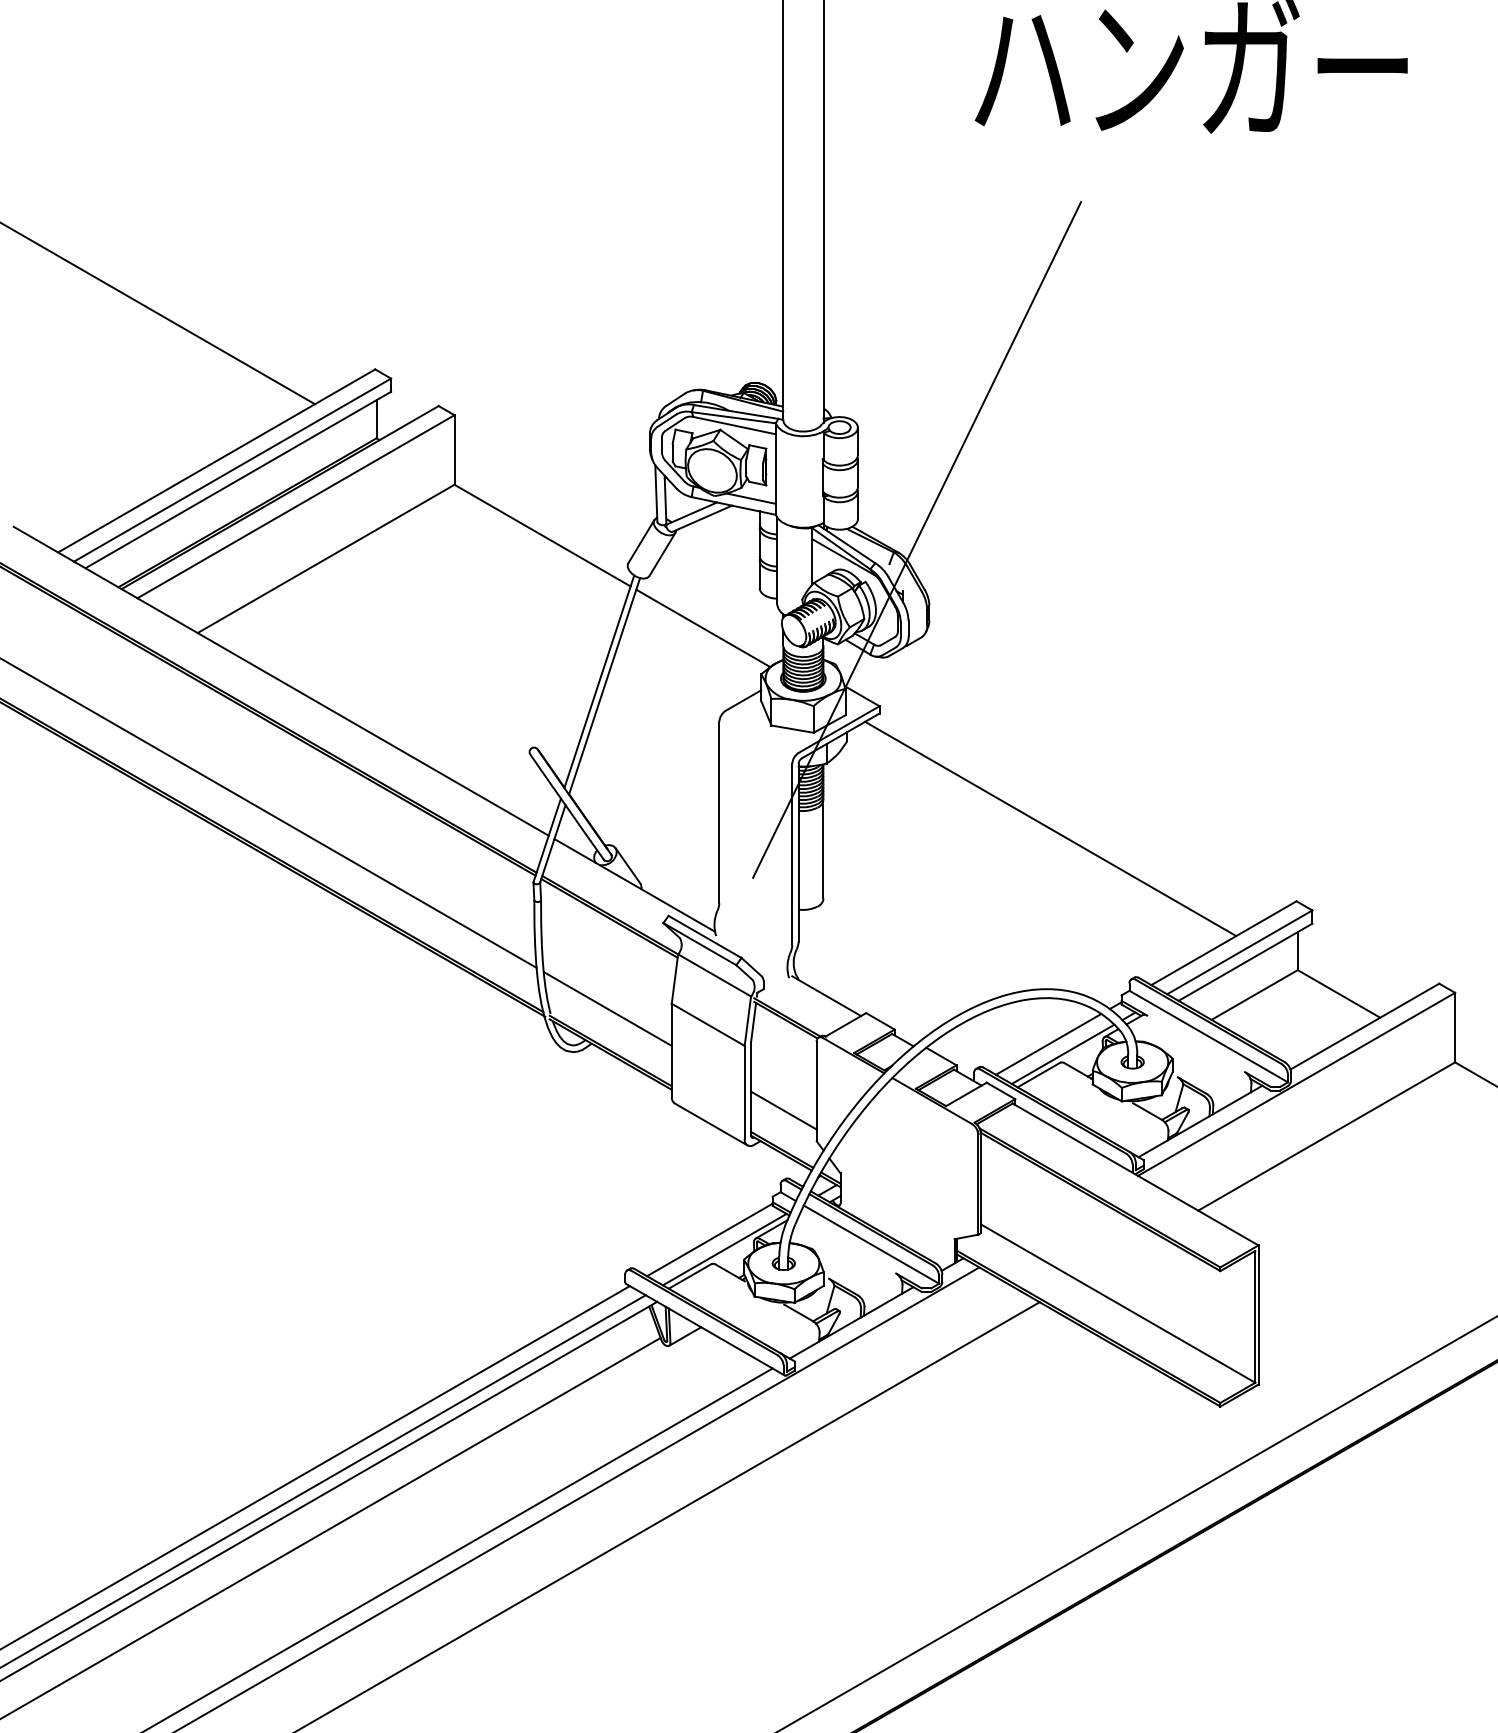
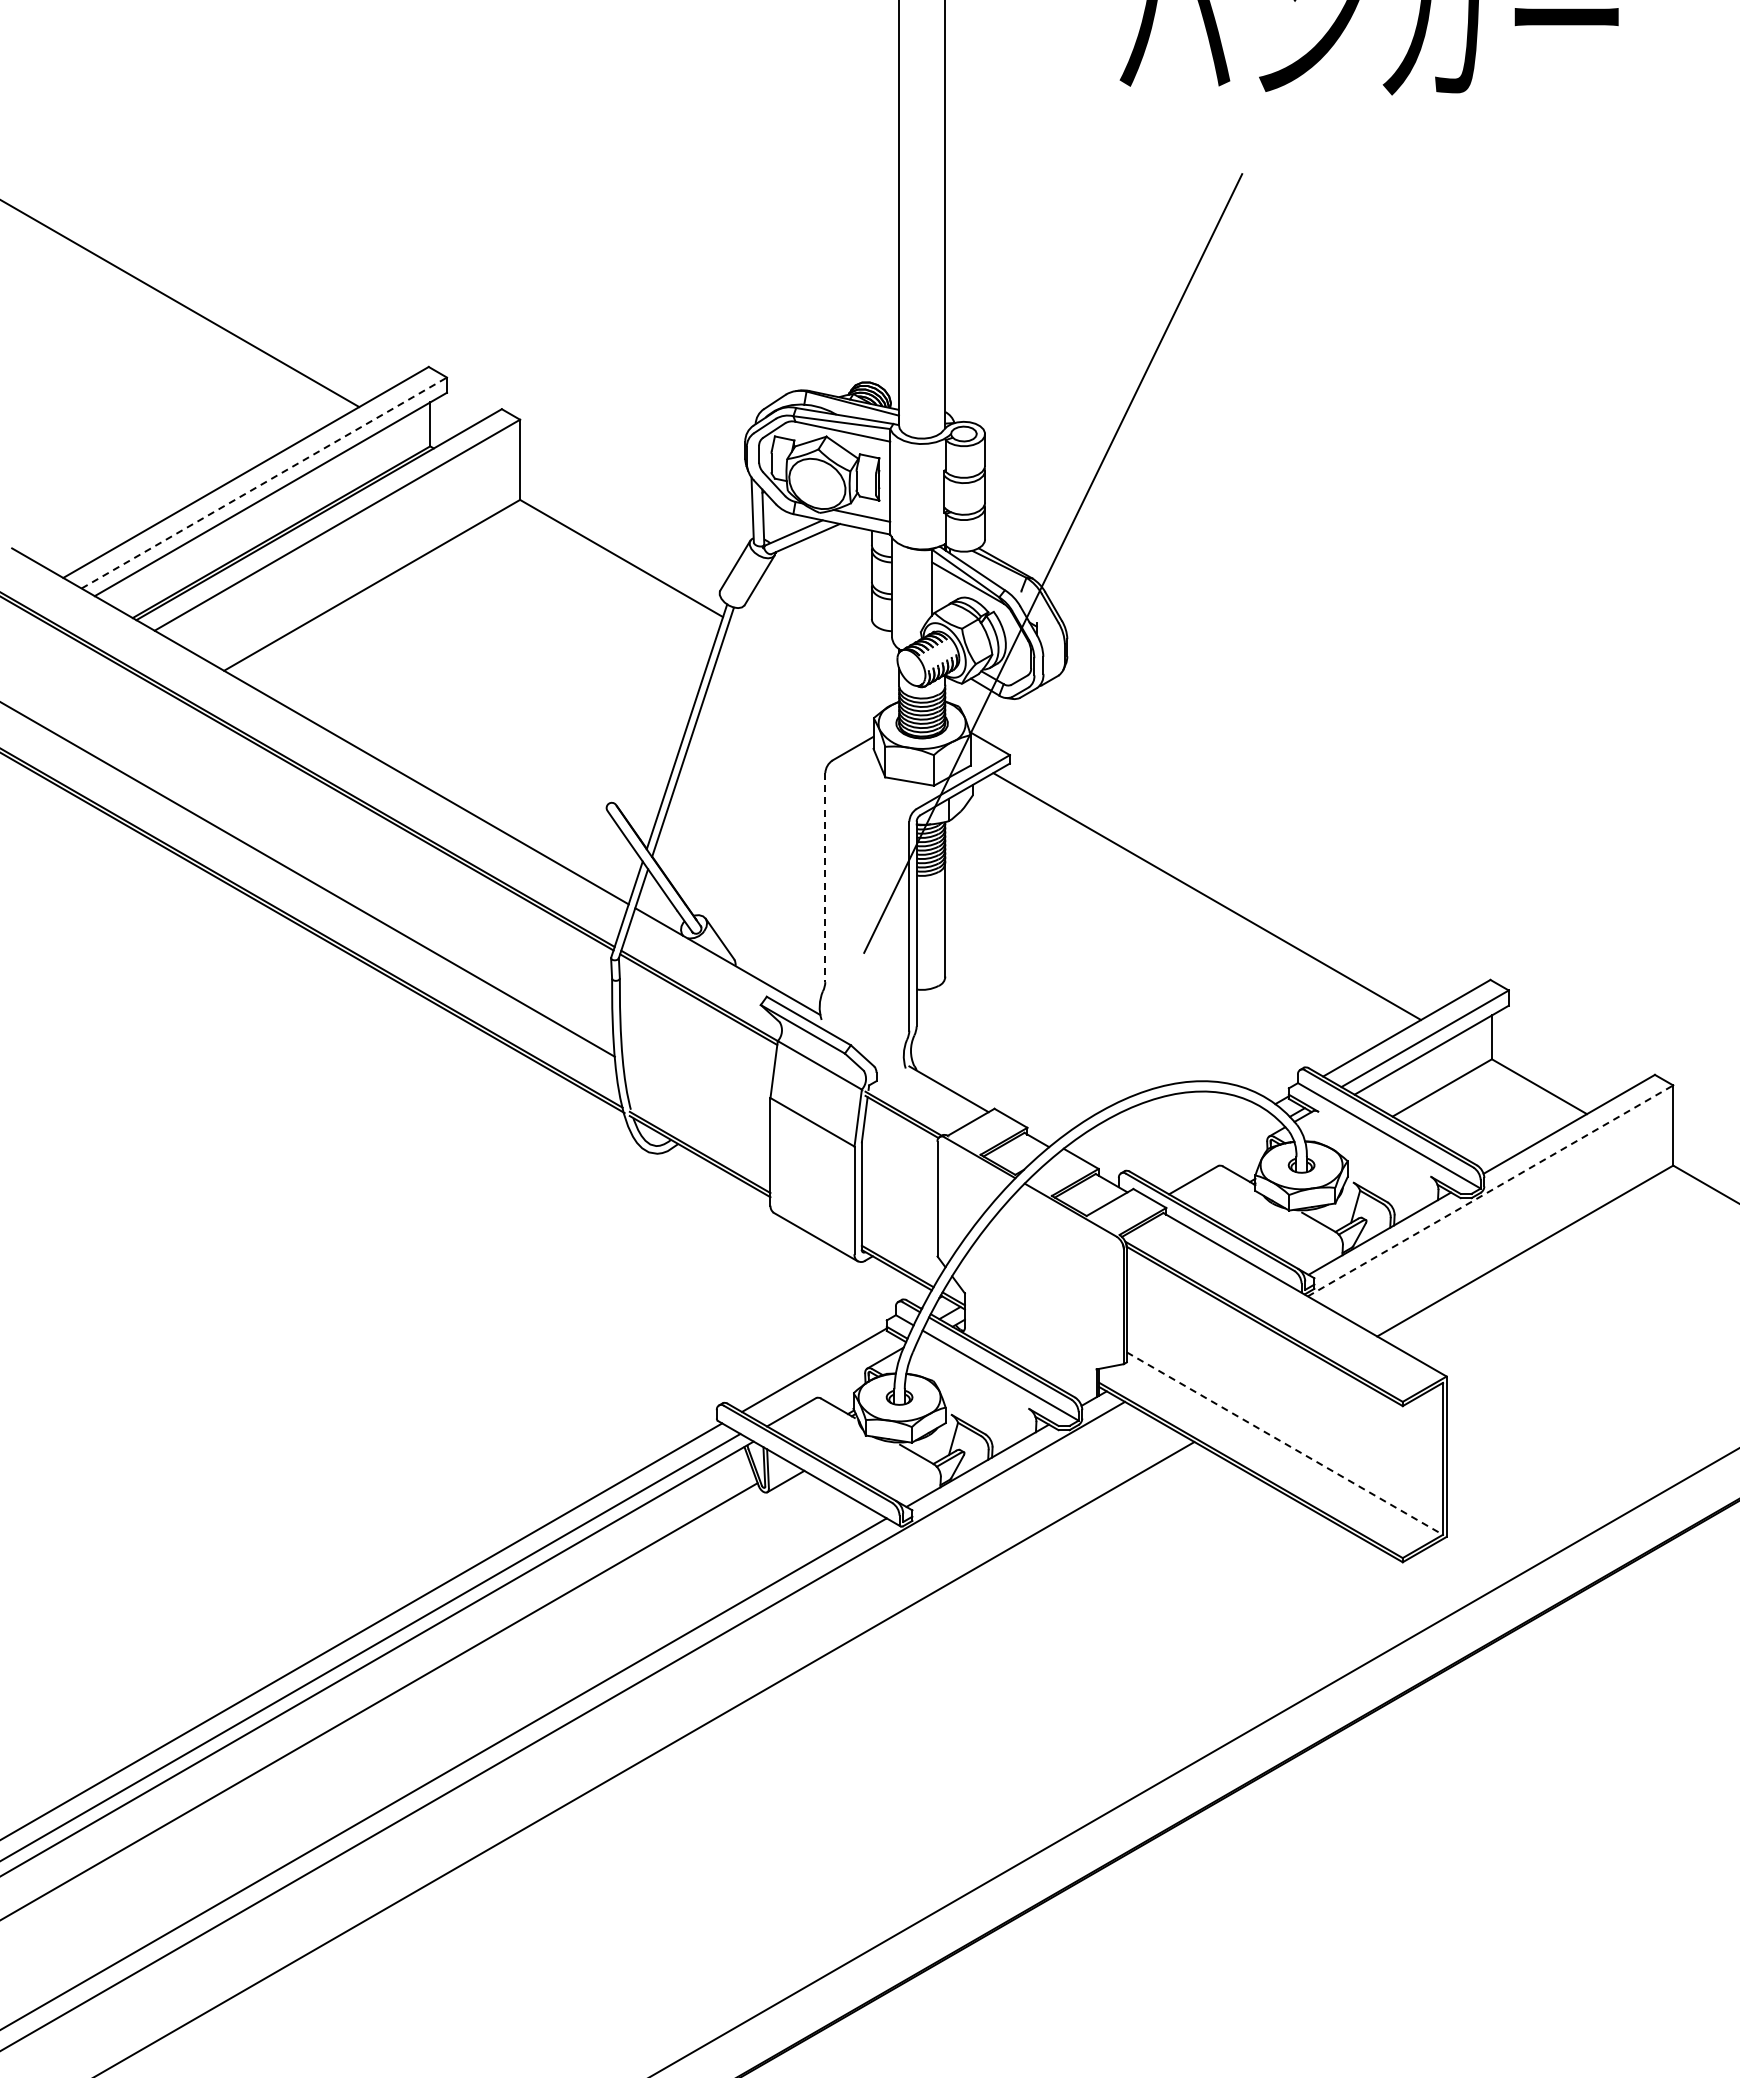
line: (232, 470) -> (264, 483), solid -> dashed
line: (703, 628) -> (806, 665), removed
line: (719, 812) -> (825, 877), solid -> dashed
line: (607, 1008) -> (696, 1103), removed
line: (1048, 1044) -> (1204, 1144), removed
line: (1063, 1054) -> (1221, 1156), removed
line: (1296, 1083) -> (1490, 1190), solid -> dashed
line: (783, 1110) -> (899, 1221), removed
line: (724, 1249) -> (831, 1381), removed
line: (1117, 1303) -> (1284, 1443), solid -> dashed

